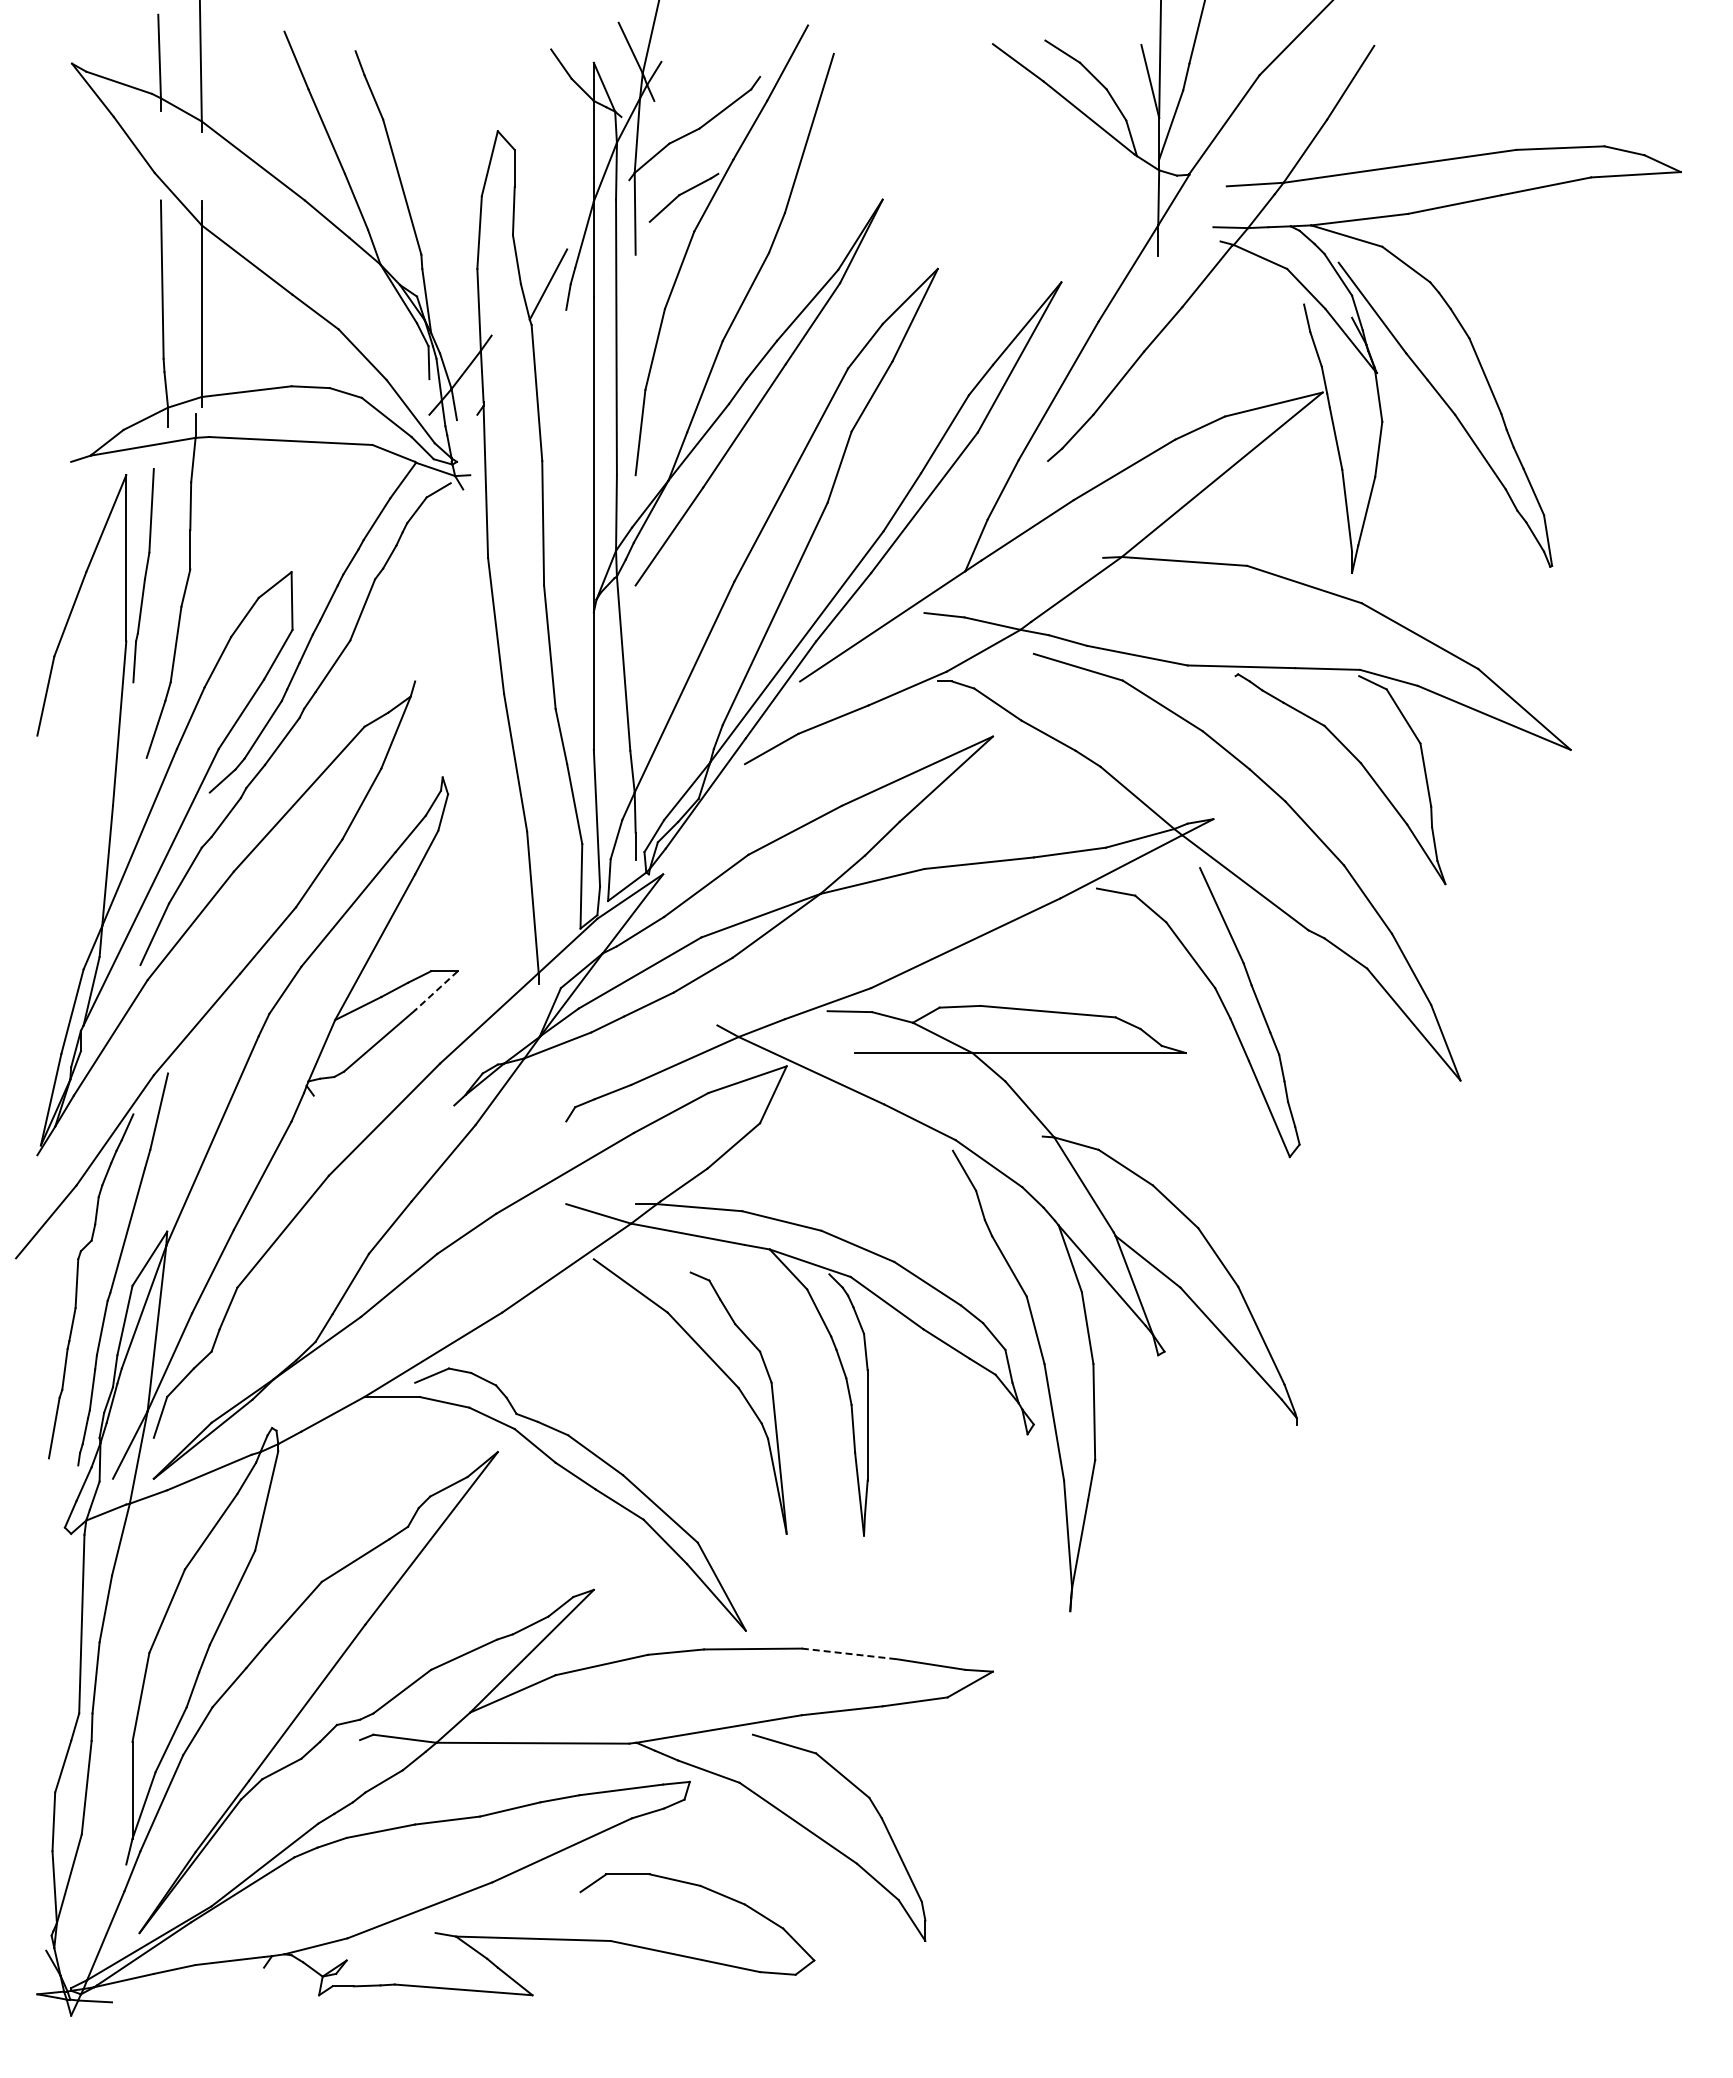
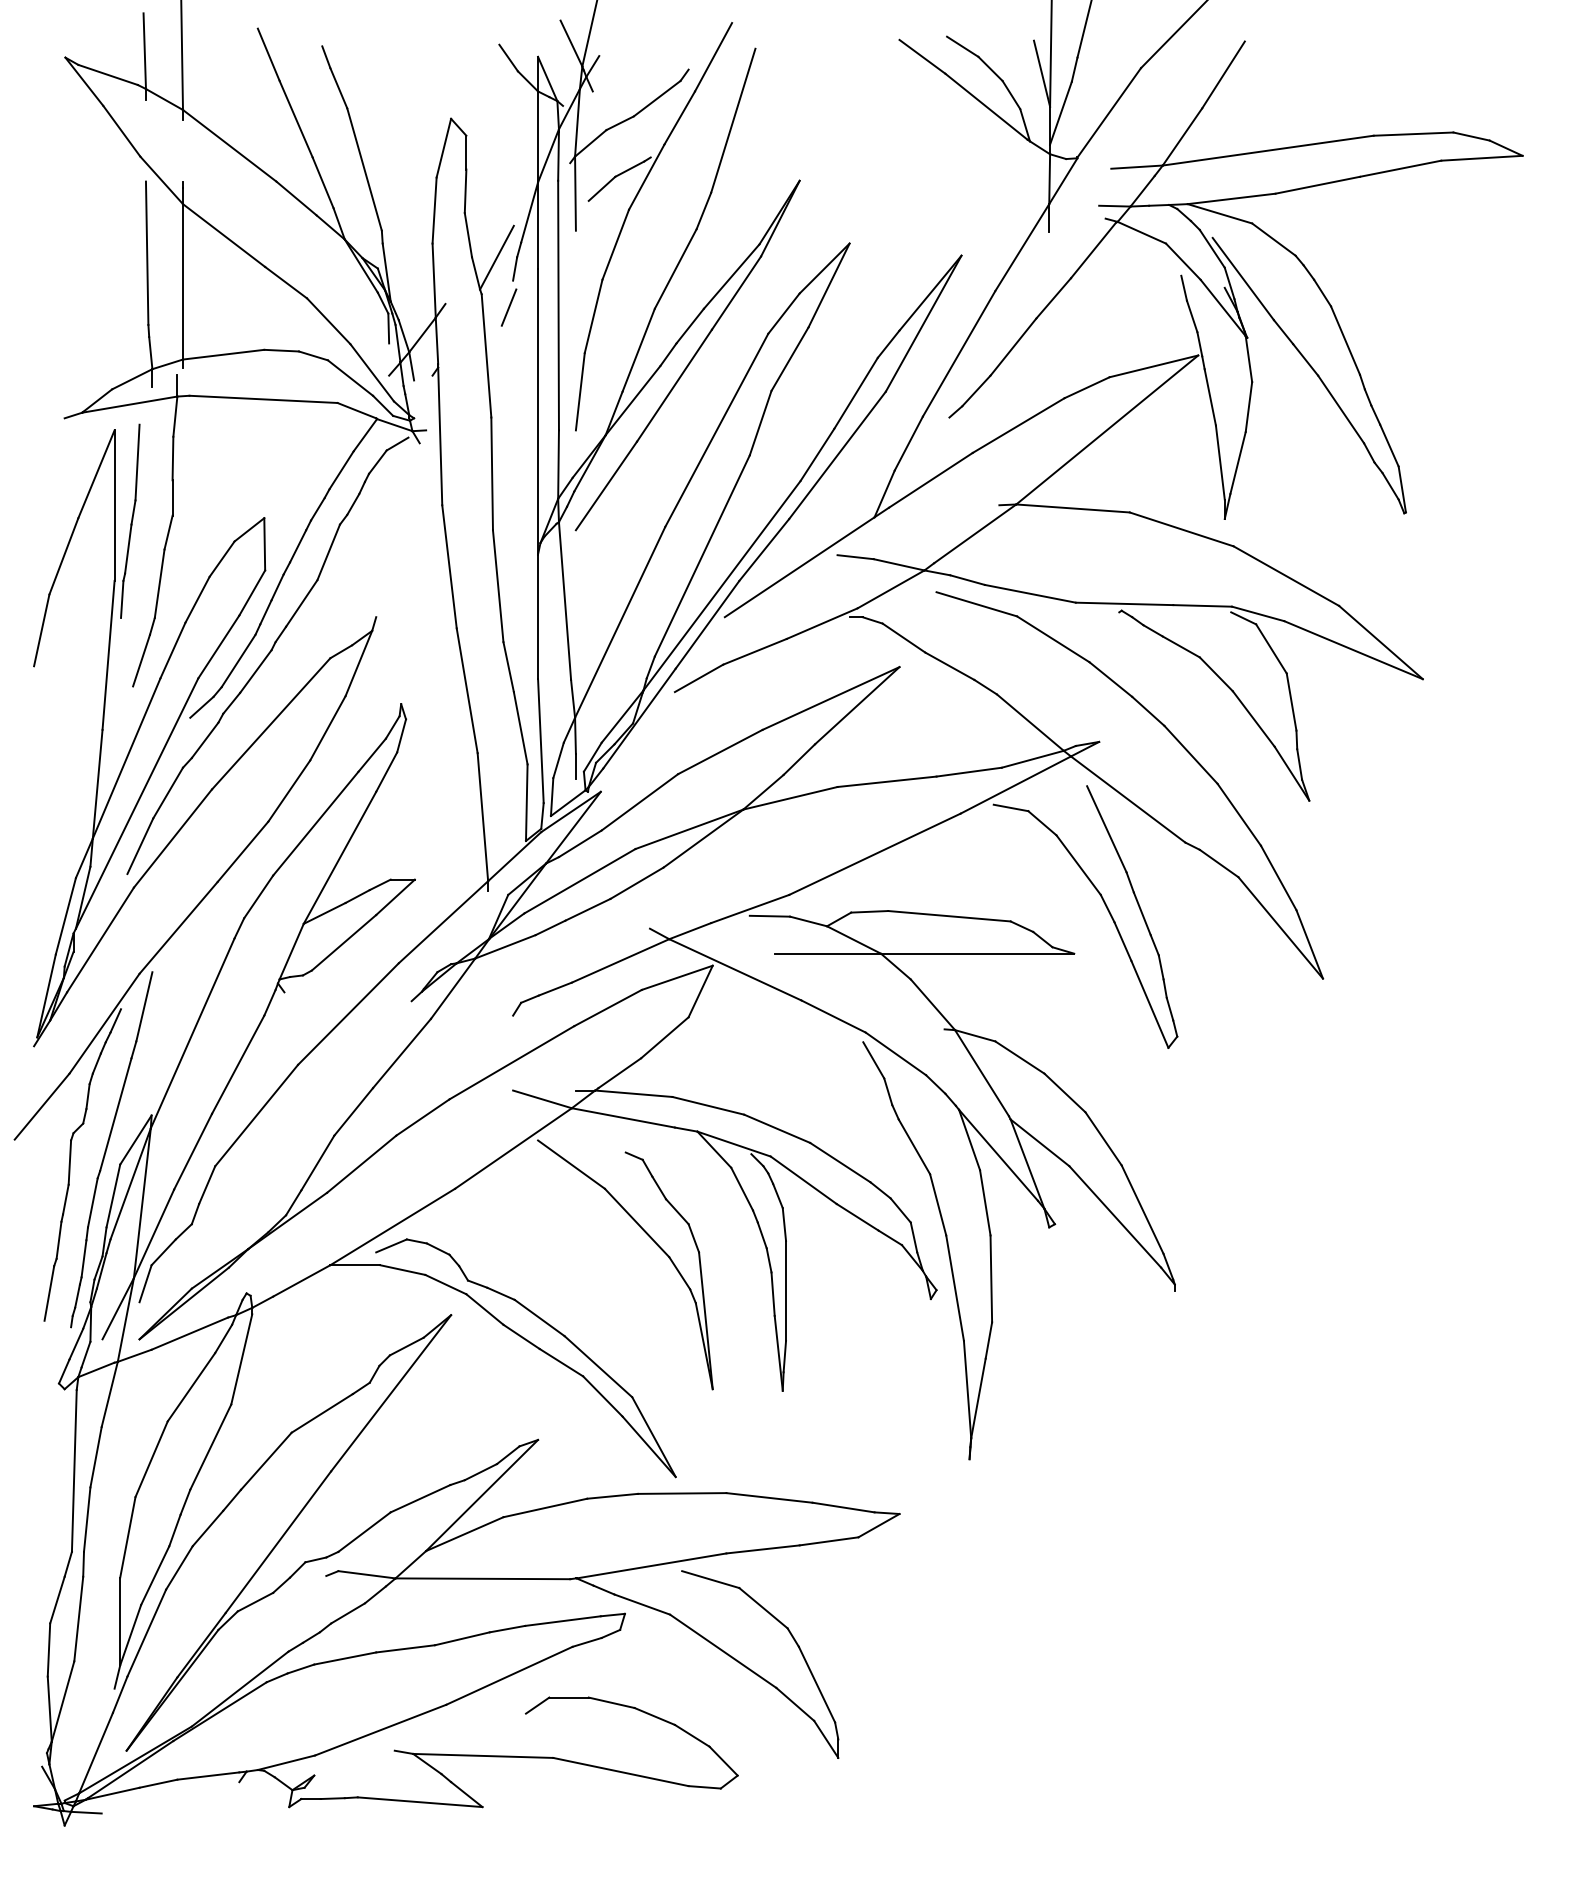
line: (561, 339) -> (508, 307), added
line: (436, 990) -> (395, 897), dashed -> solid
line: (849, 1653) -> (769, 1497), dashed -> solid

